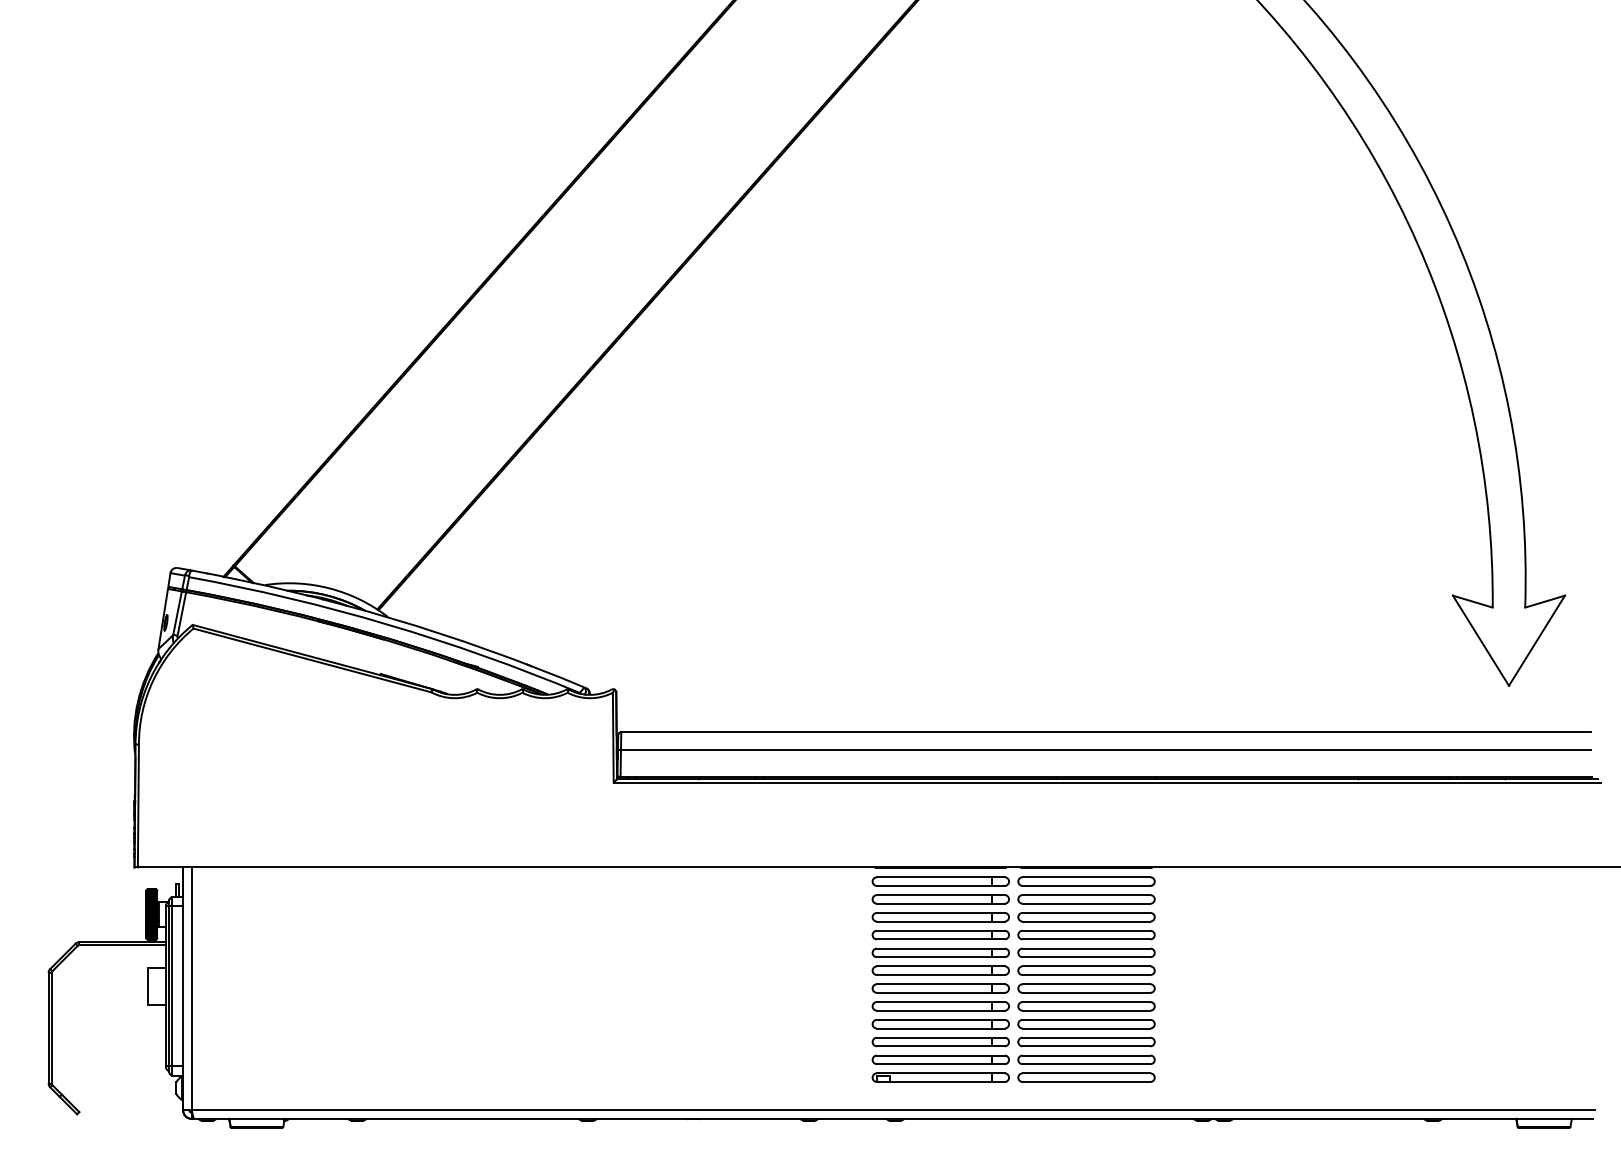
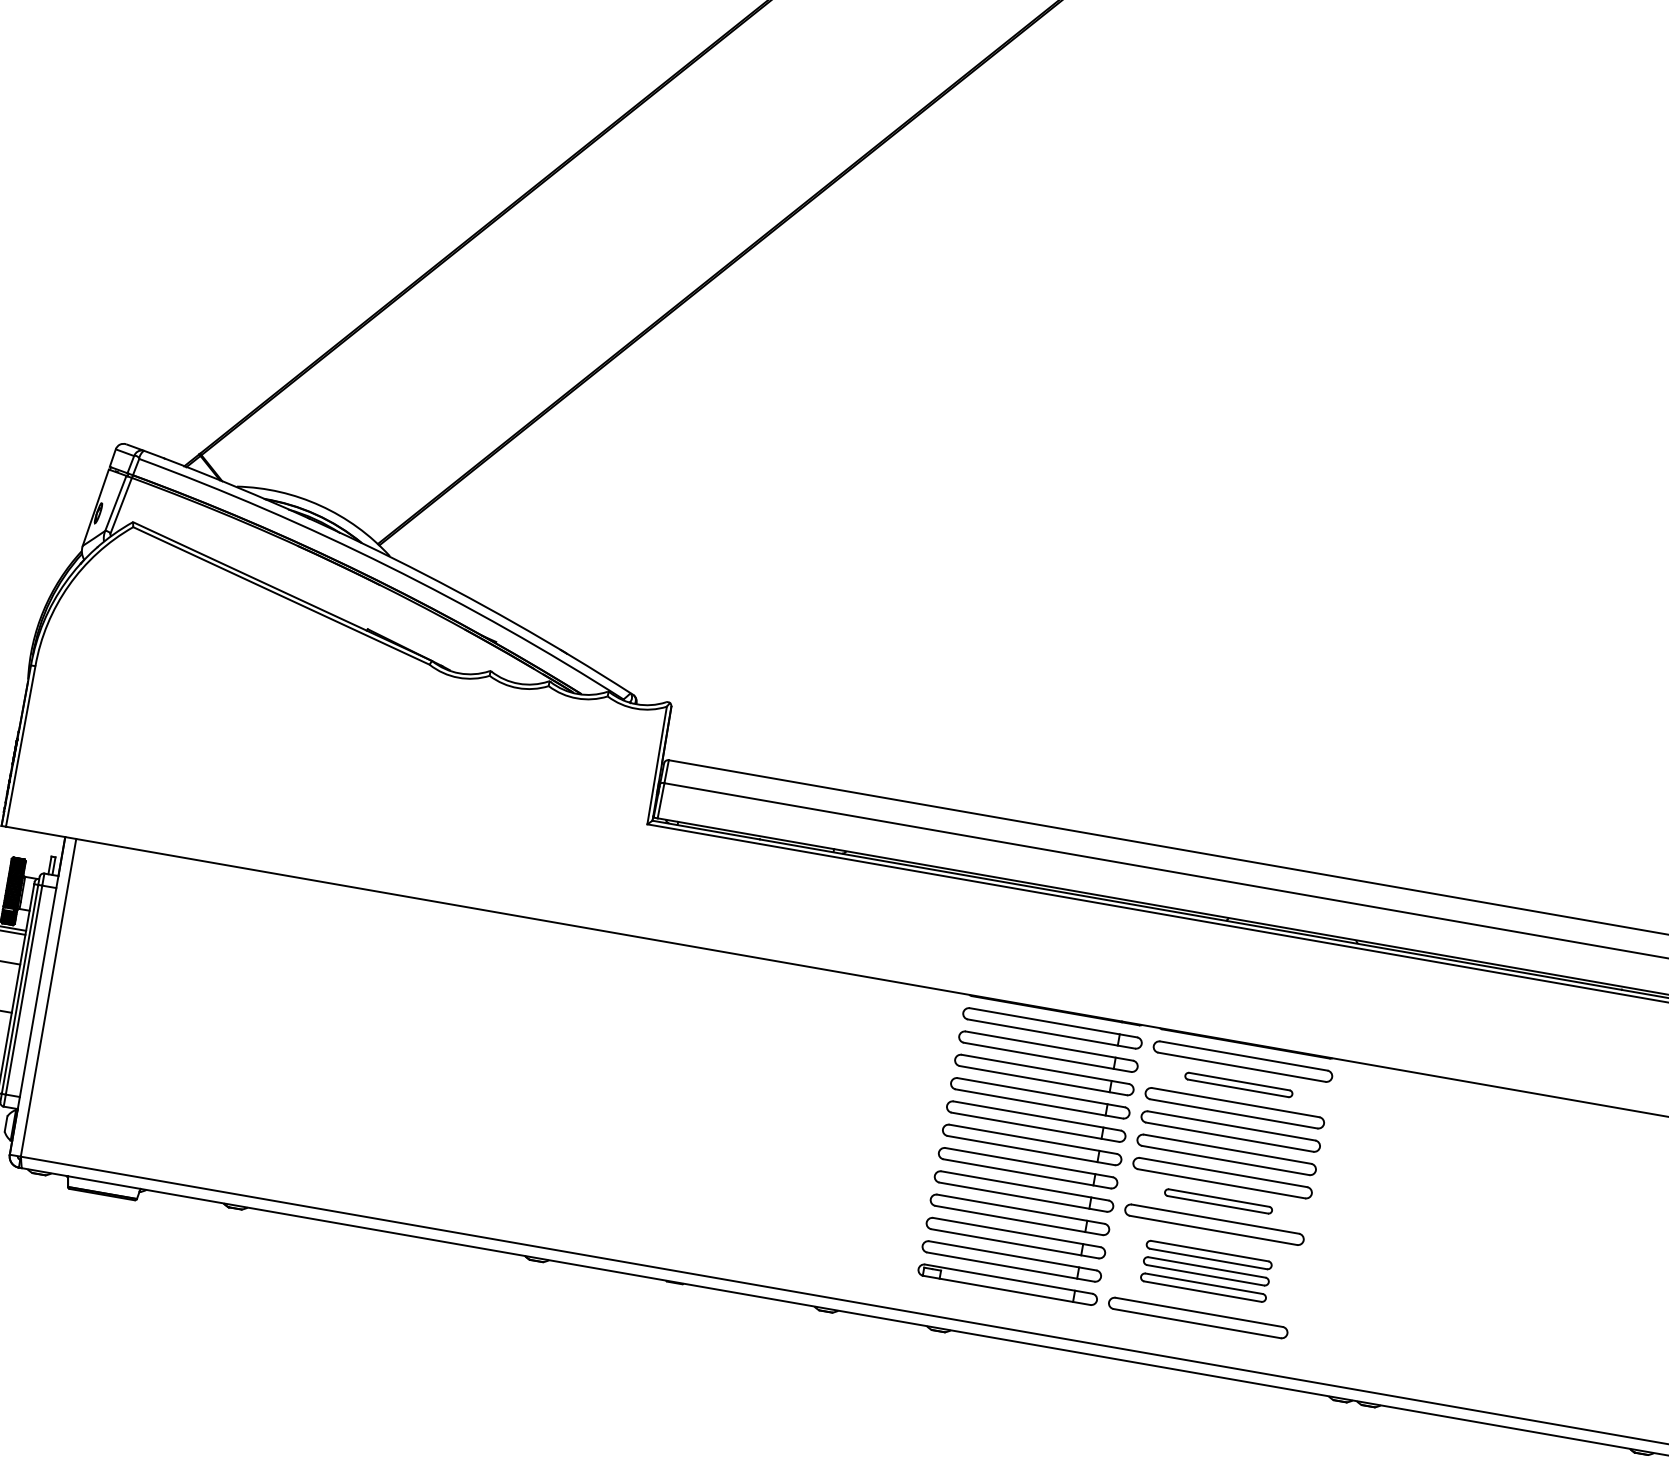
part: (1086, 899) -> (1238, 1085), size x0.6
part: (1086, 988) -> (1218, 1201), size x0.6
part: (1086, 1041) -> (1206, 1270), size x0.7

